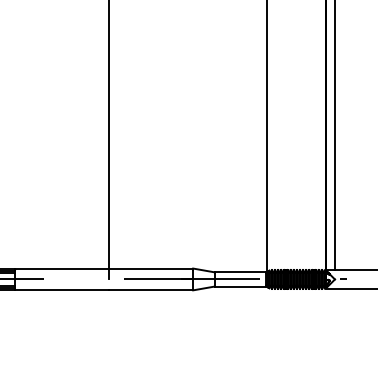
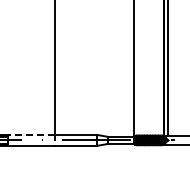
line: (60, 267) -> (30, 134), solid -> dashed

